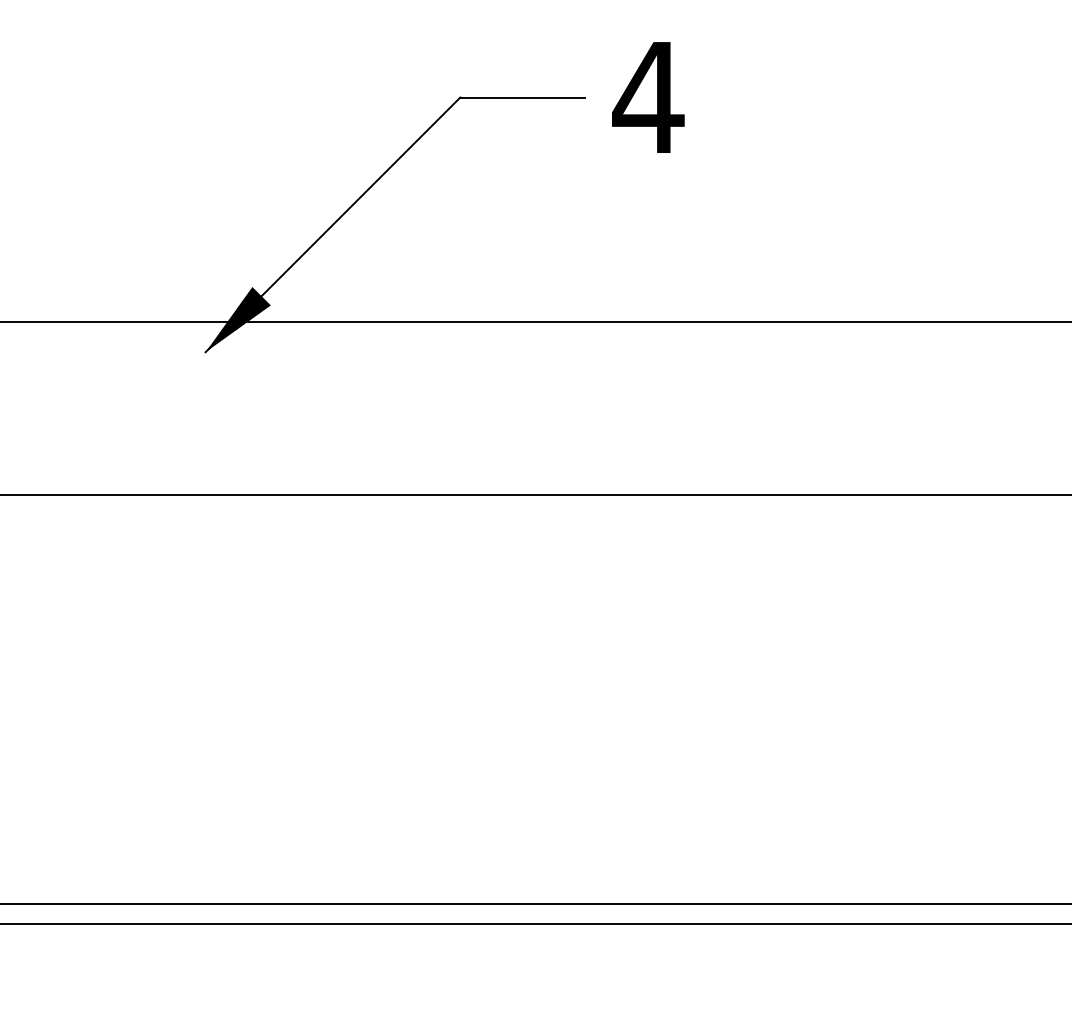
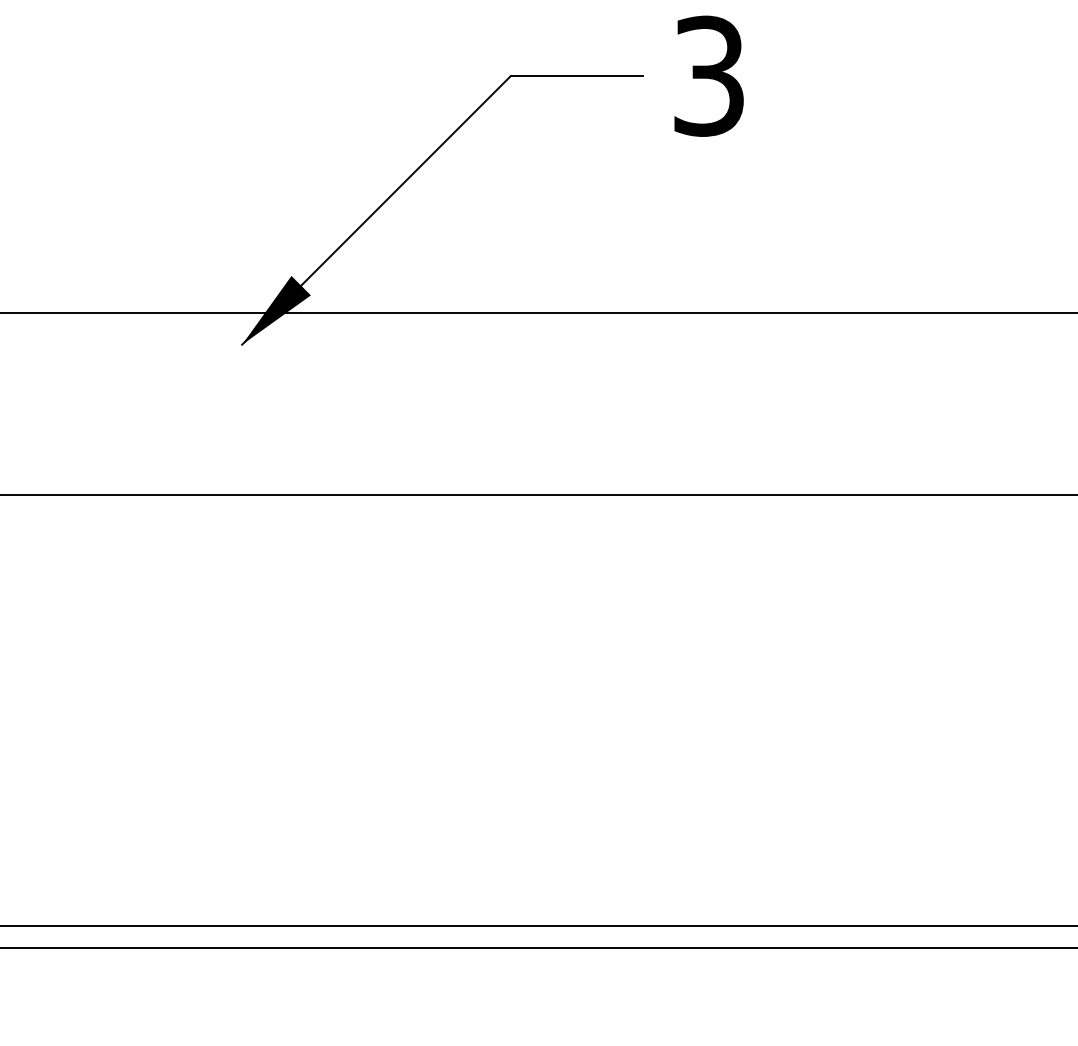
text: (648, 97) -> (709, 76), 4 -> 3

